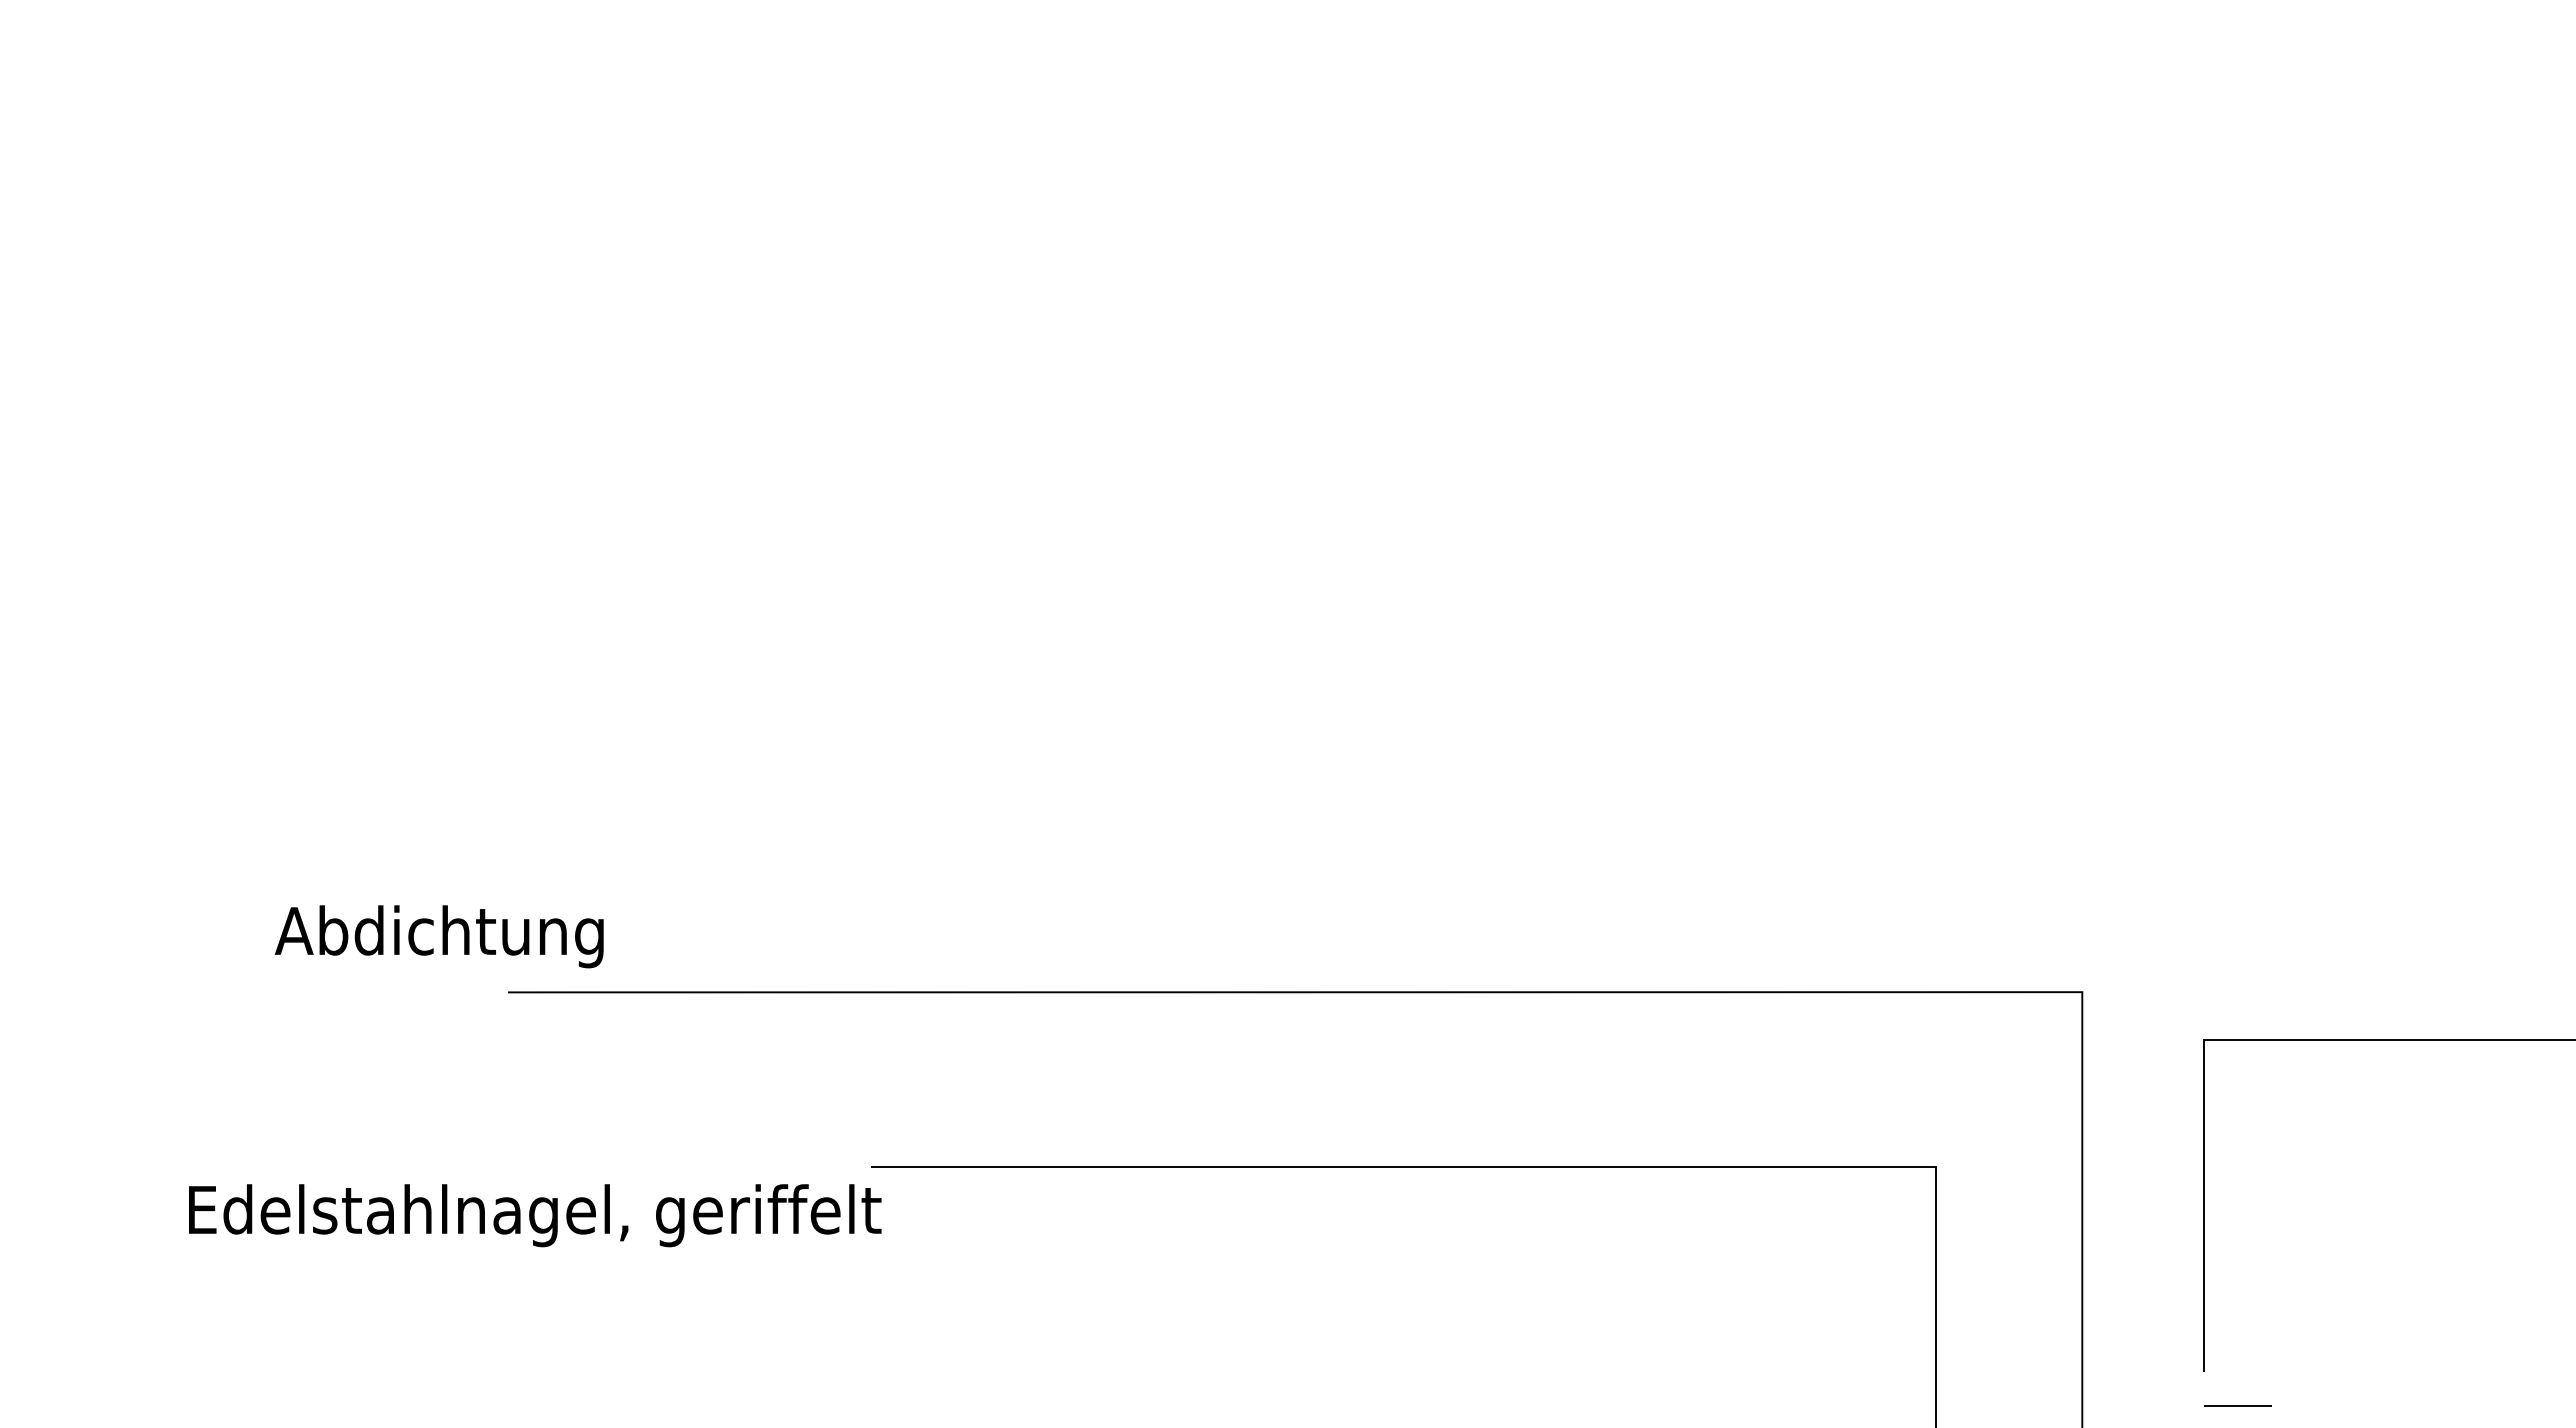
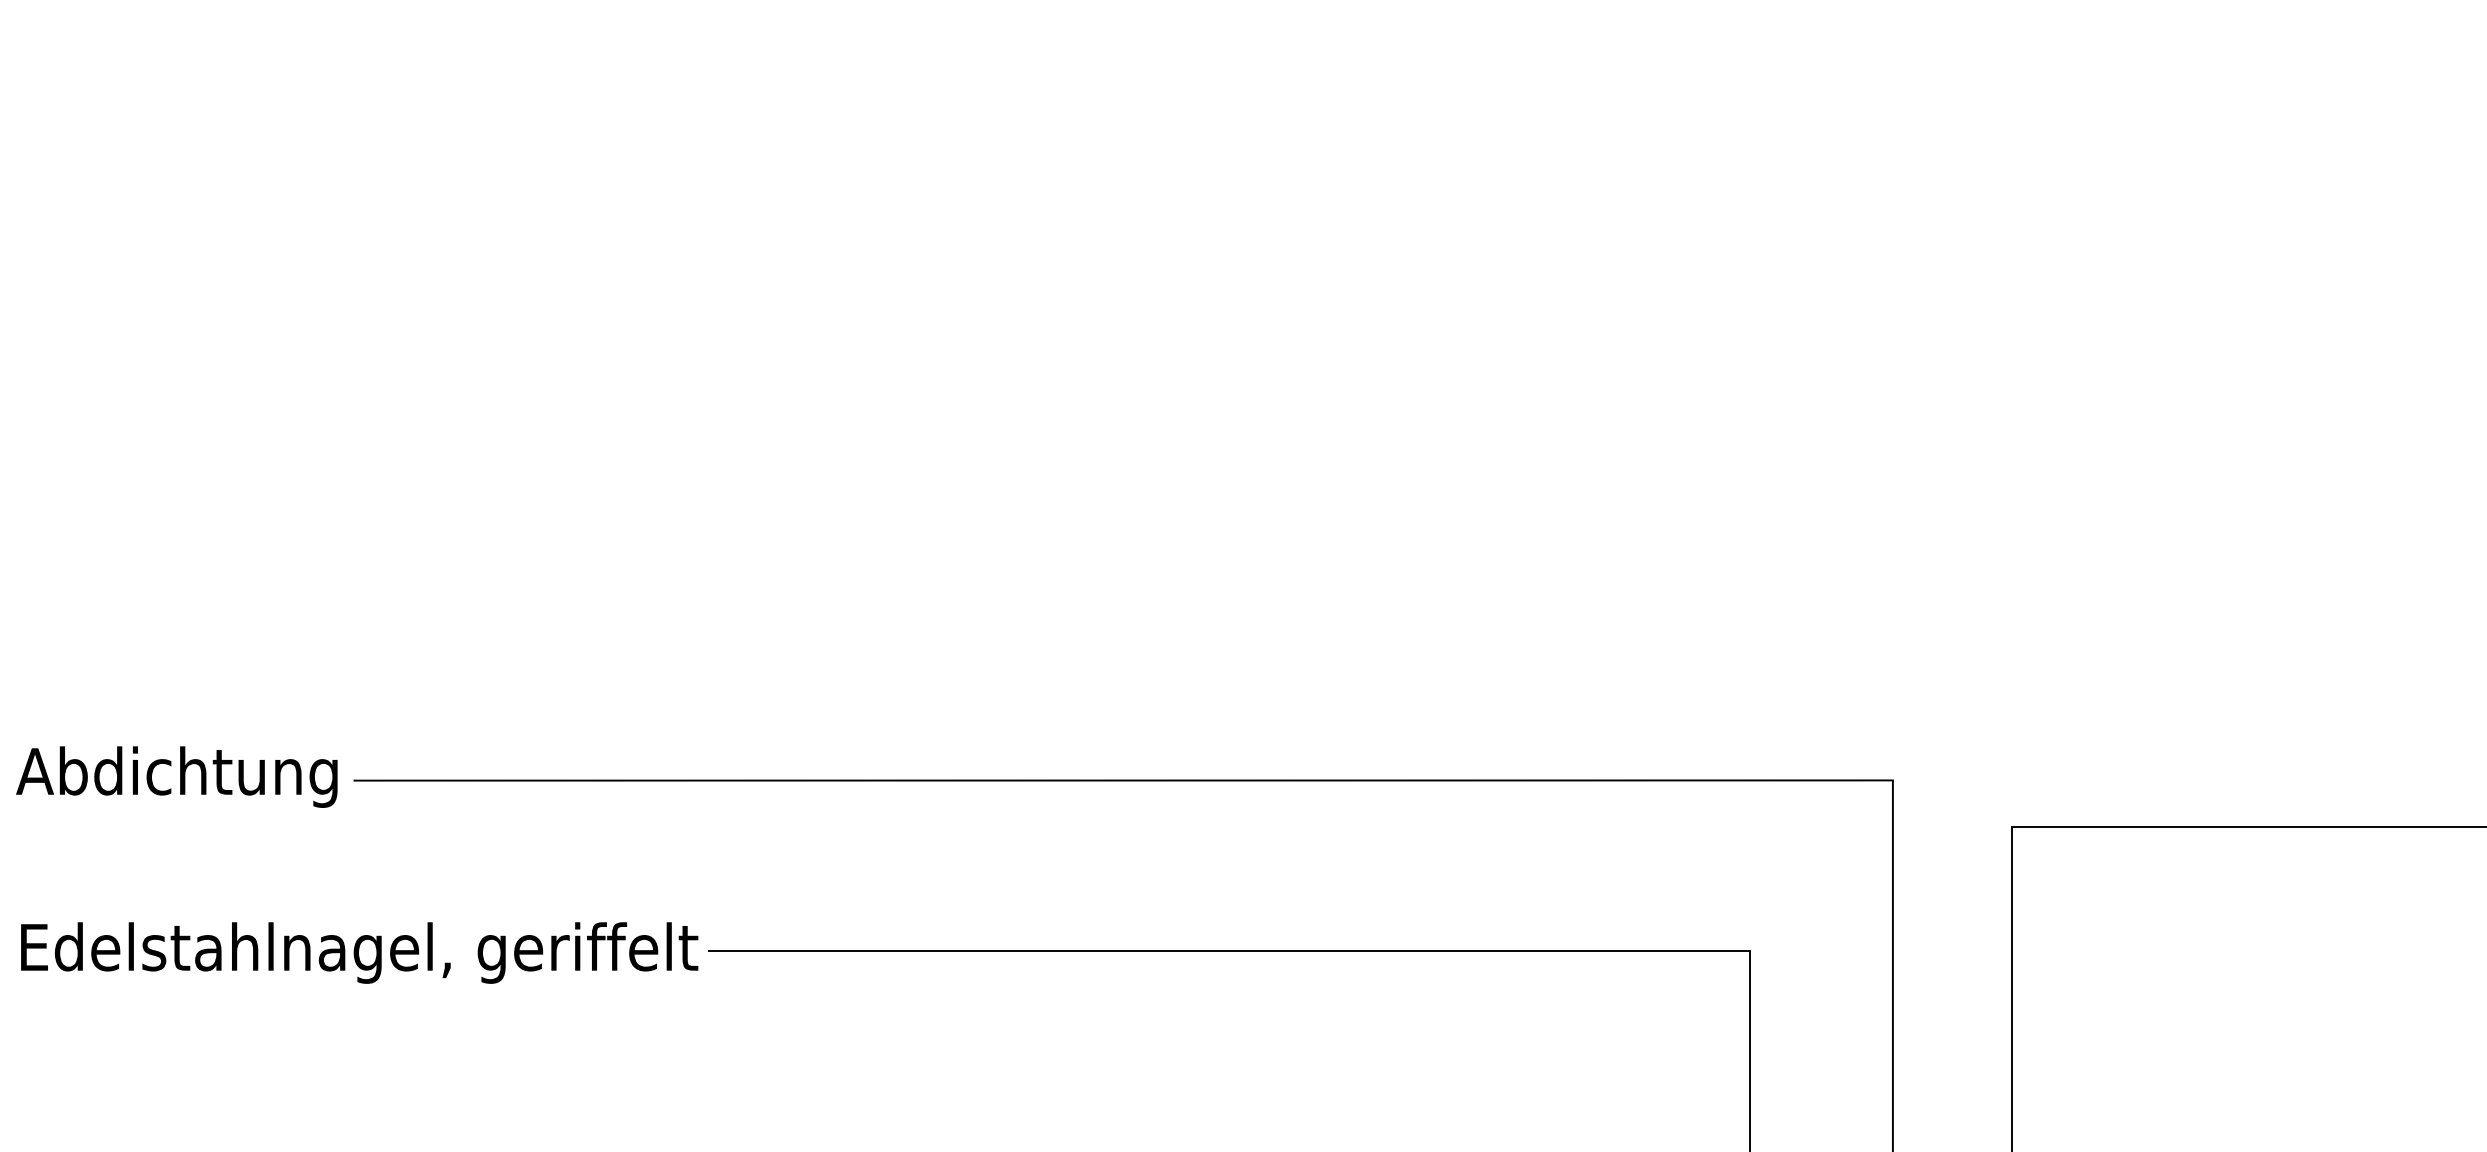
text: (438, 936) -> (176, 776), moved
text: (535, 1215) -> (359, 952), moved

